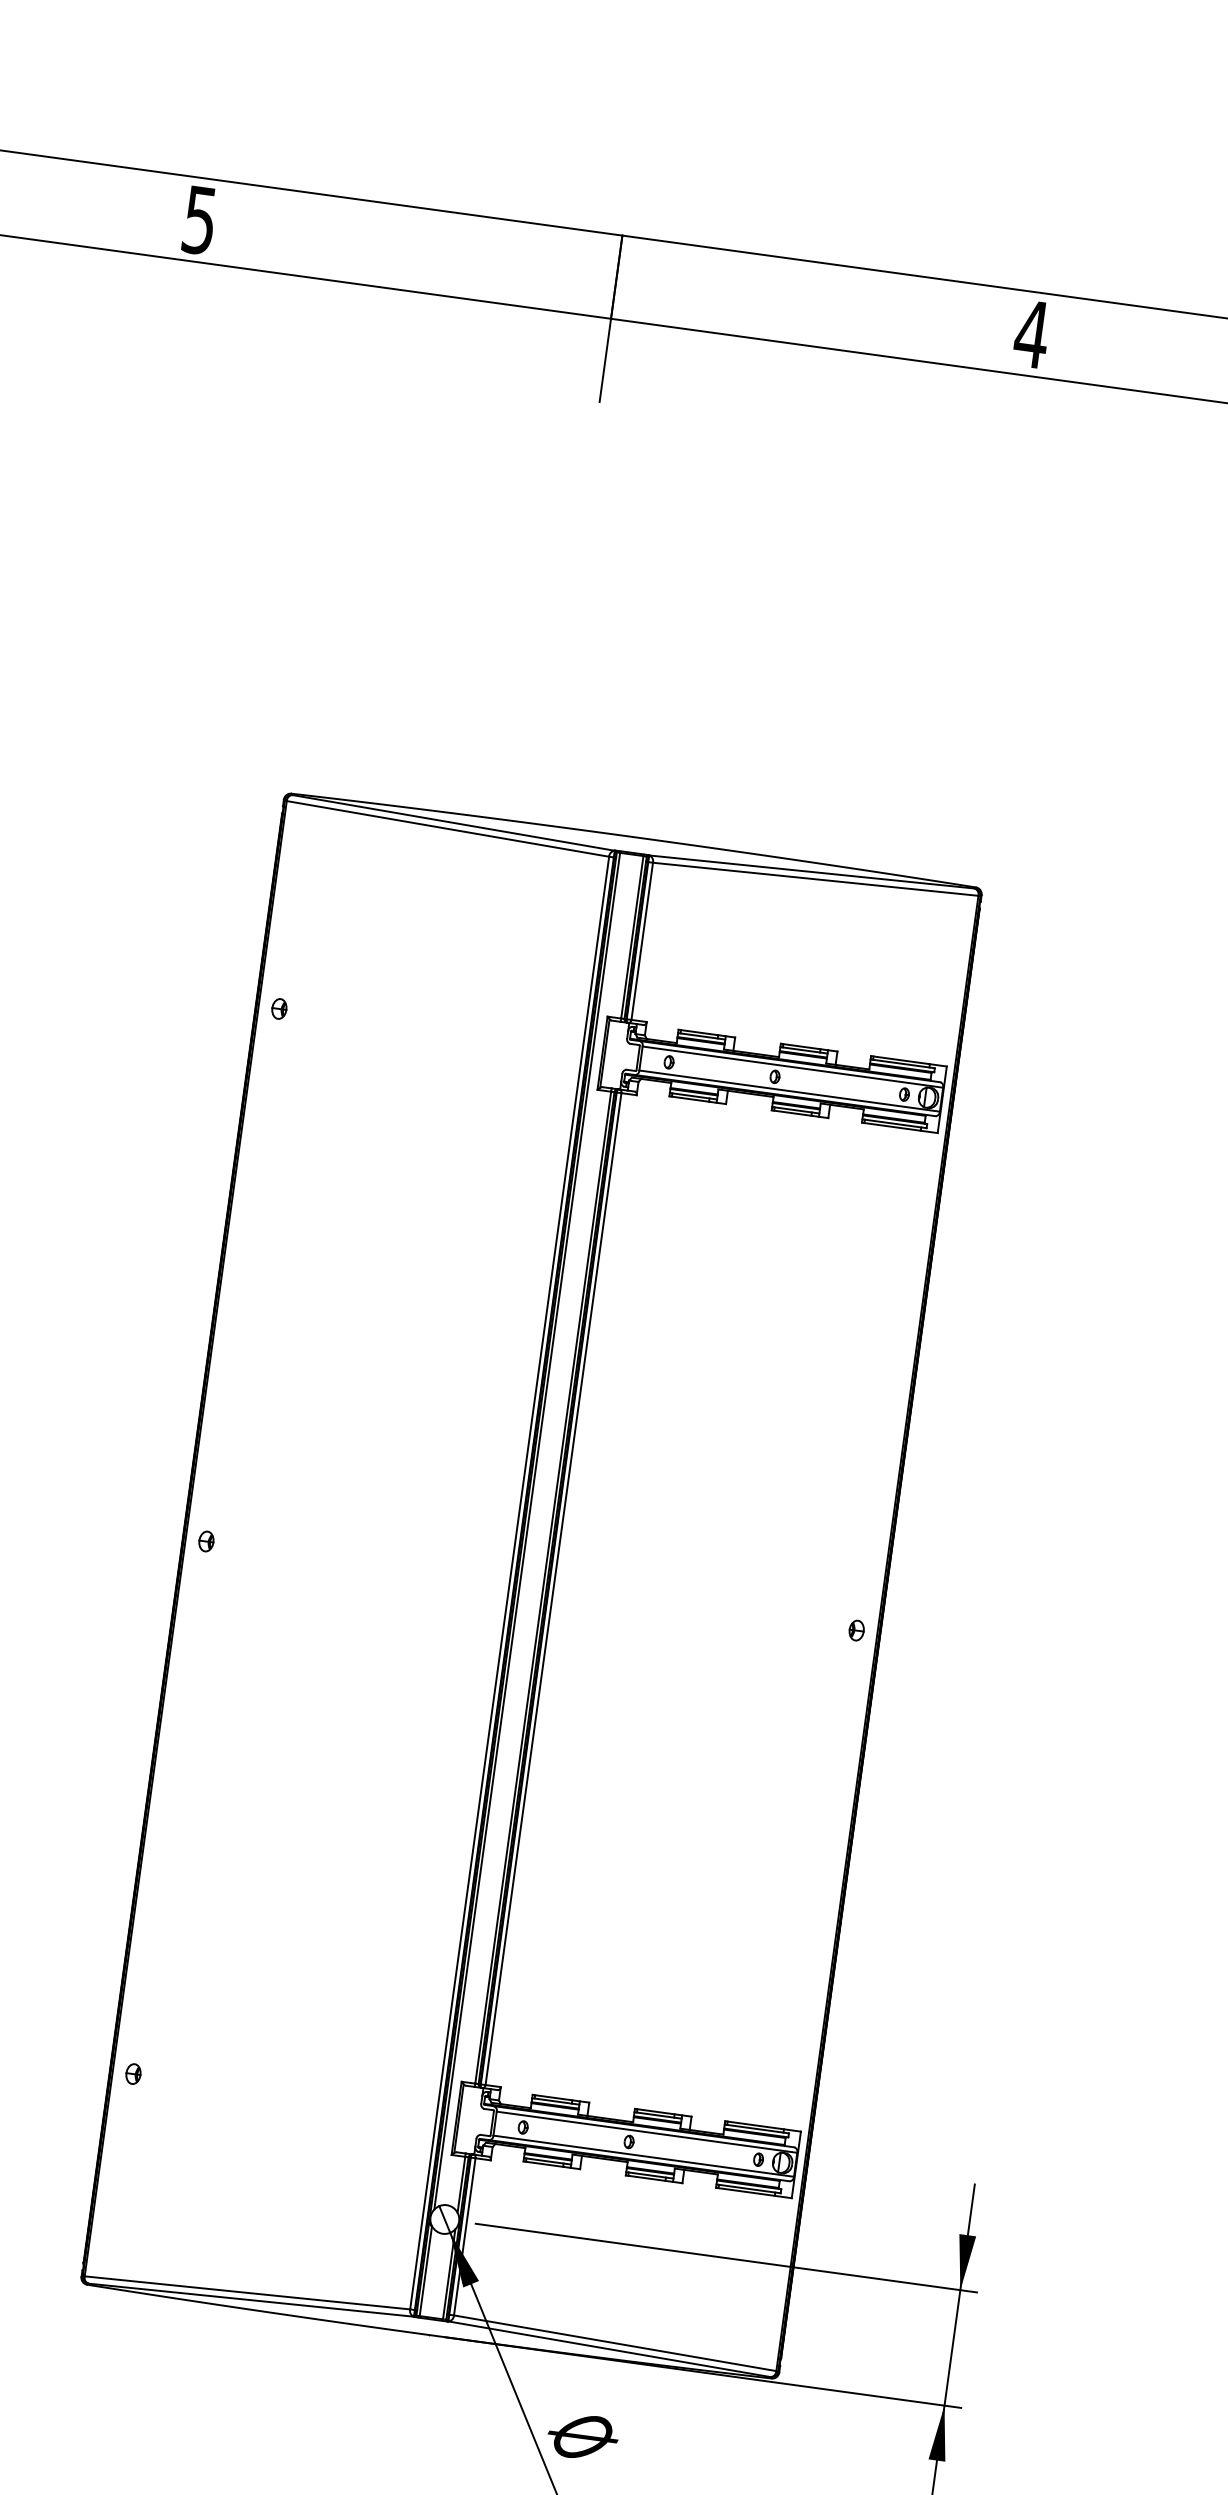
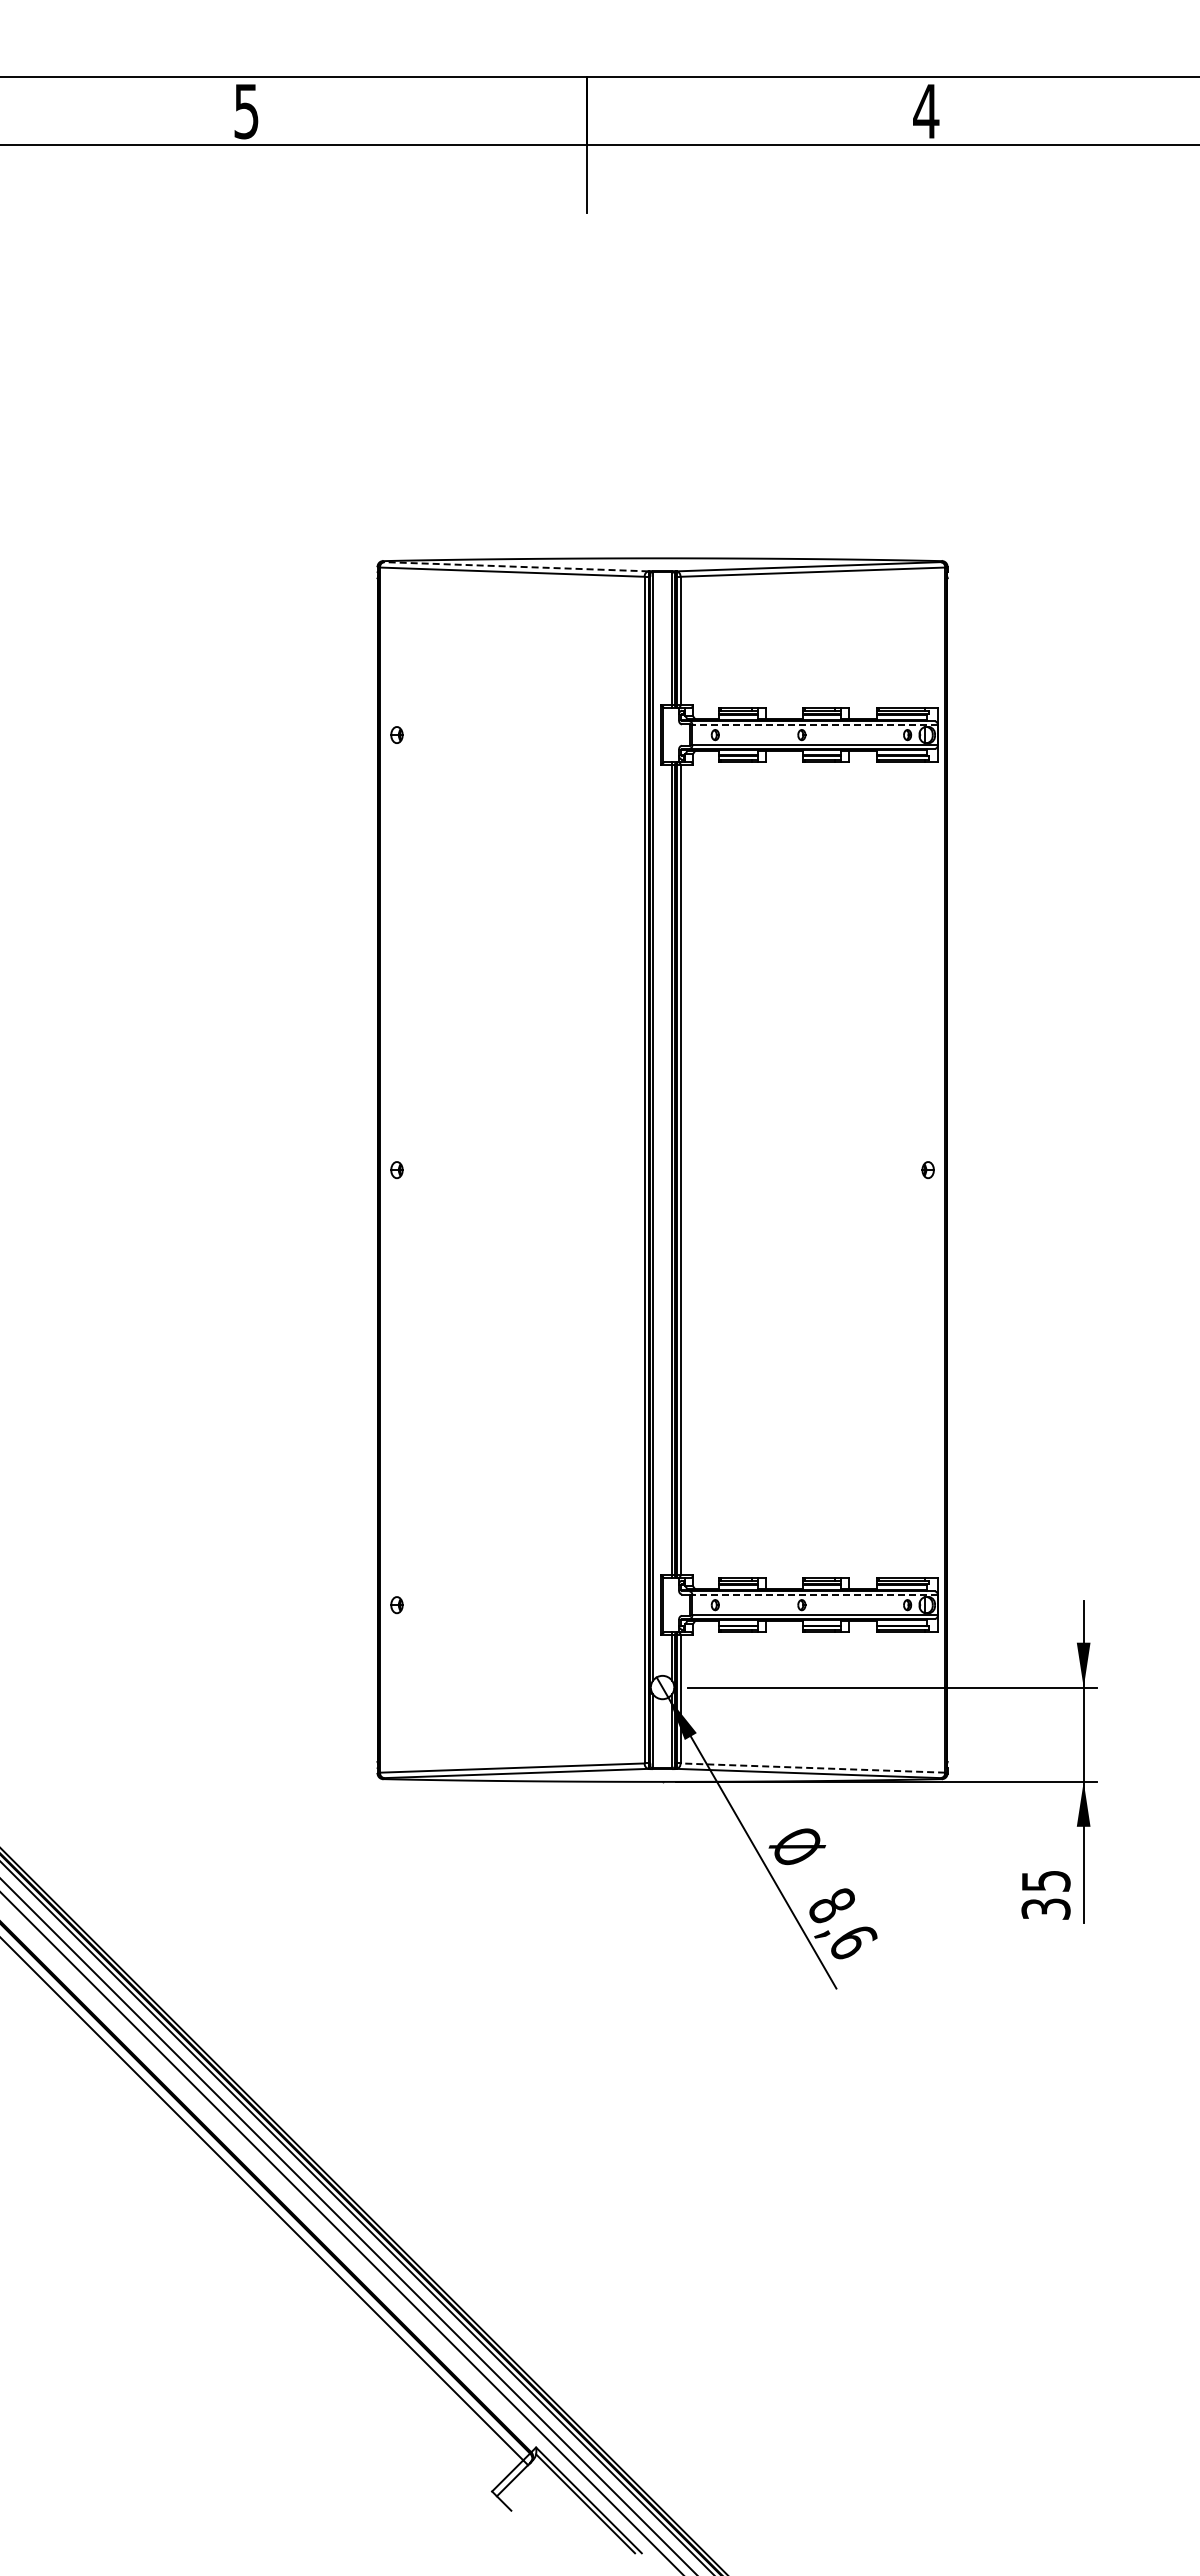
line: (452, 822) -> (515, 566), solid -> dashed
line: (793, 1067) -> (815, 725), solid -> dashed
line: (647, 2132) -> (815, 1595), solid -> dashed
line: (614, 2343) -> (812, 1768), solid -> dashed

